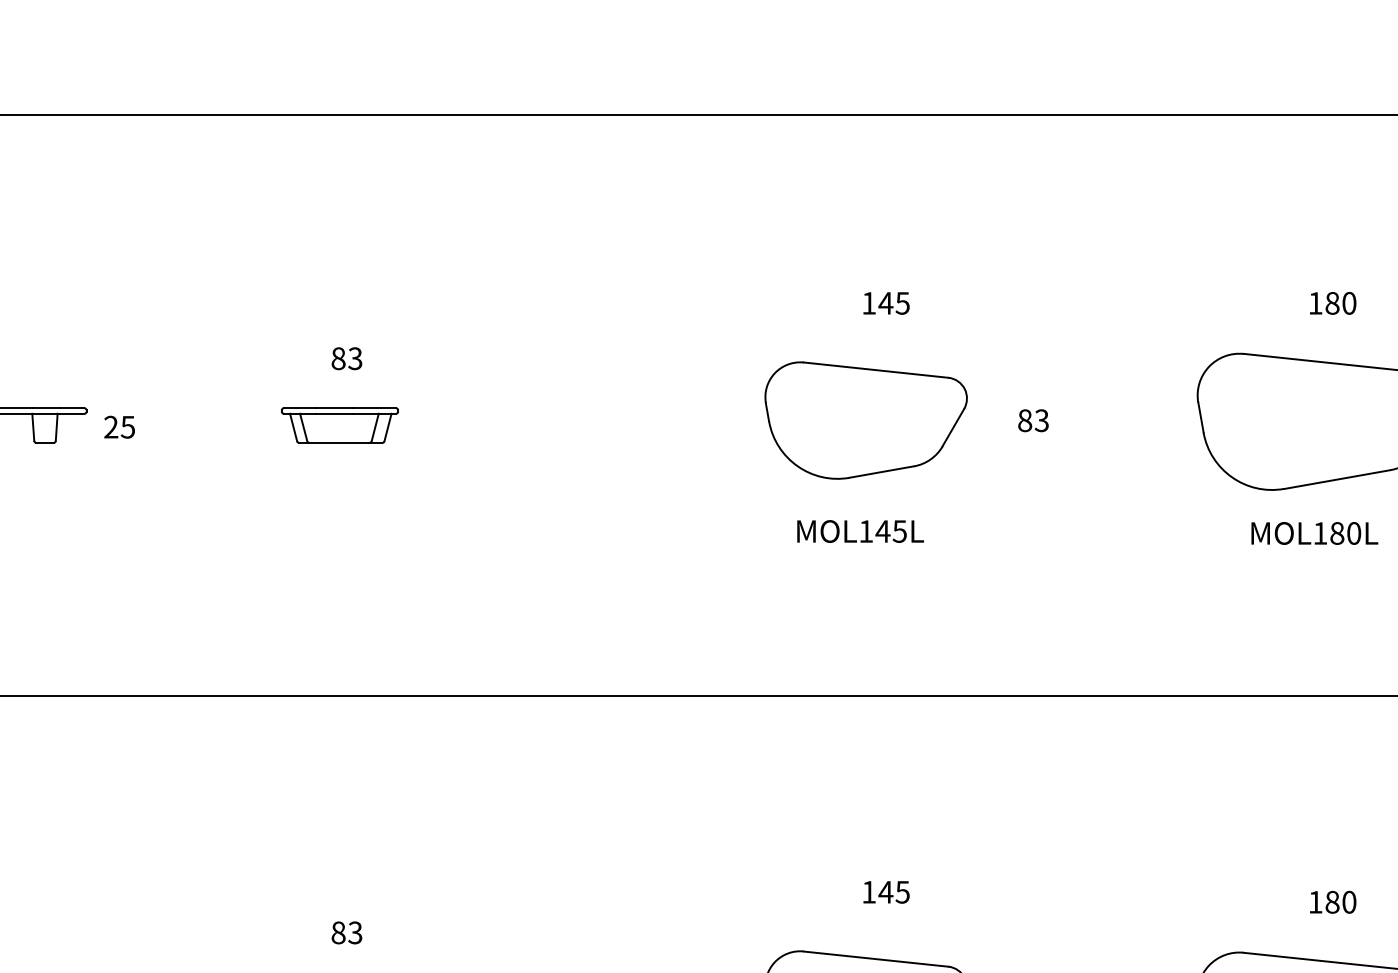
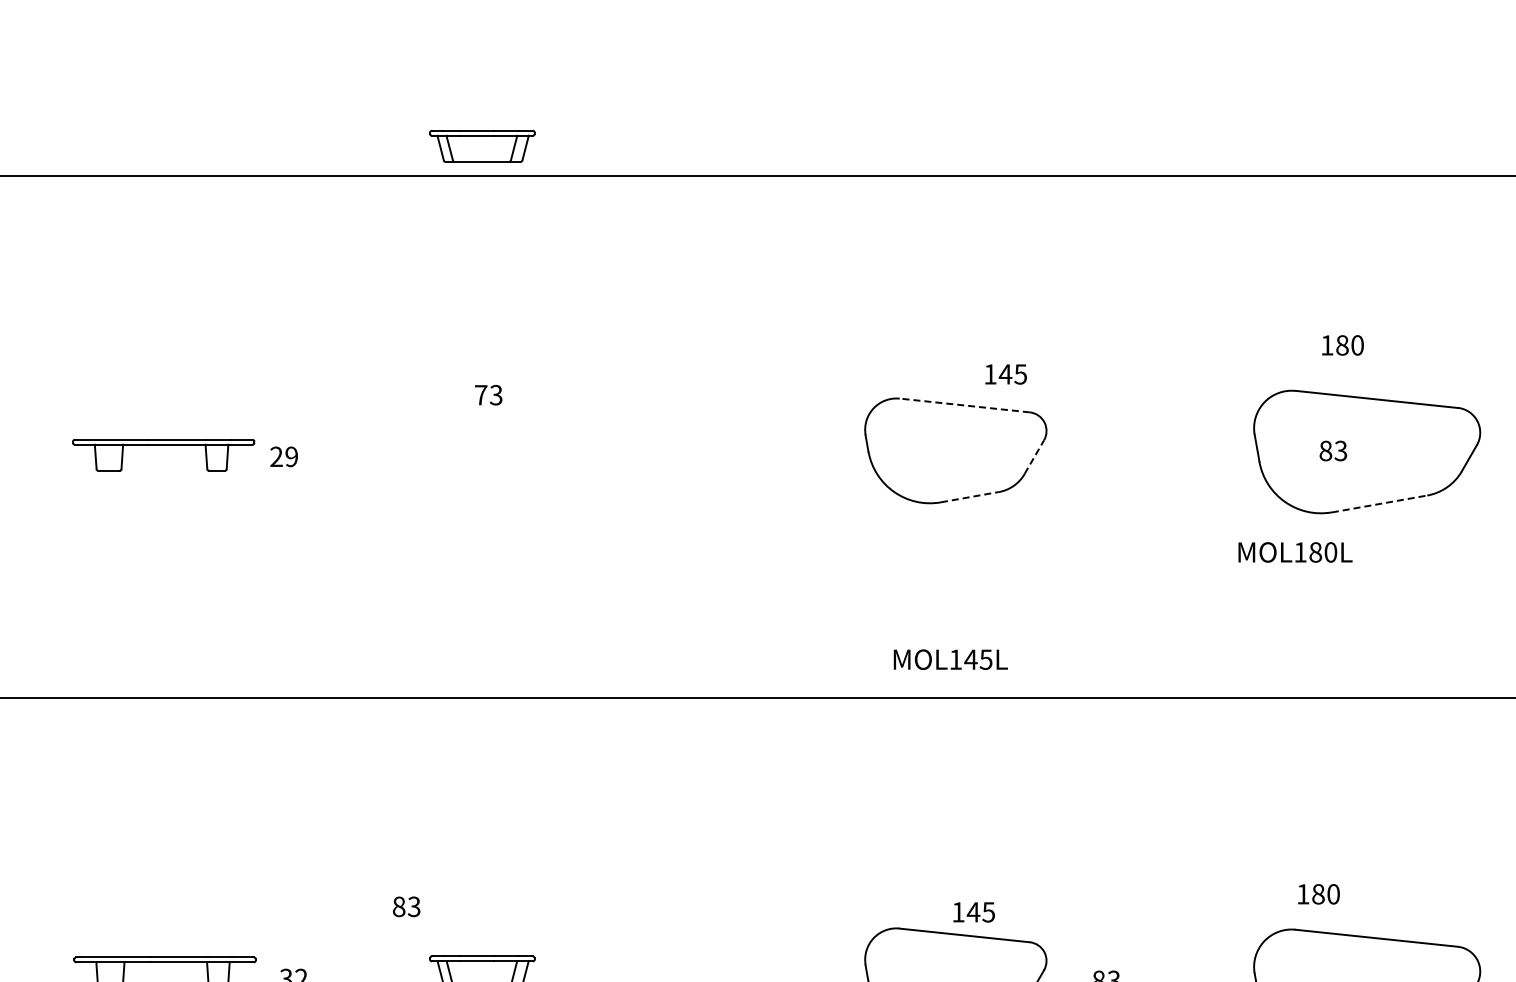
text: (885, 303) -> (1005, 374), moved
text: (1332, 303) -> (1342, 345), moved
text: (338, 359) -> (481, 395), 83 -> 73
line: (875, 370) -> (964, 405), solid -> dashed
text: (1033, 420) -> (1333, 450), moved
part: (340, 425) -> (482, 146), moved
text: (127, 426) -> (291, 456), 25 -> 29
line: (953, 426) -> (1034, 456), solid -> dashed
line: (882, 472) -> (970, 497), solid -> dashed
line: (1338, 479) -> (1380, 503), solid -> dashed
text: (860, 531) -> (950, 659), moved
text: (1314, 533) -> (1295, 552), moved
text: (885, 892) -> (973, 912), moved
text: (1332, 902) -> (1318, 894), moved
text: (346, 932) -> (406, 906), moved

